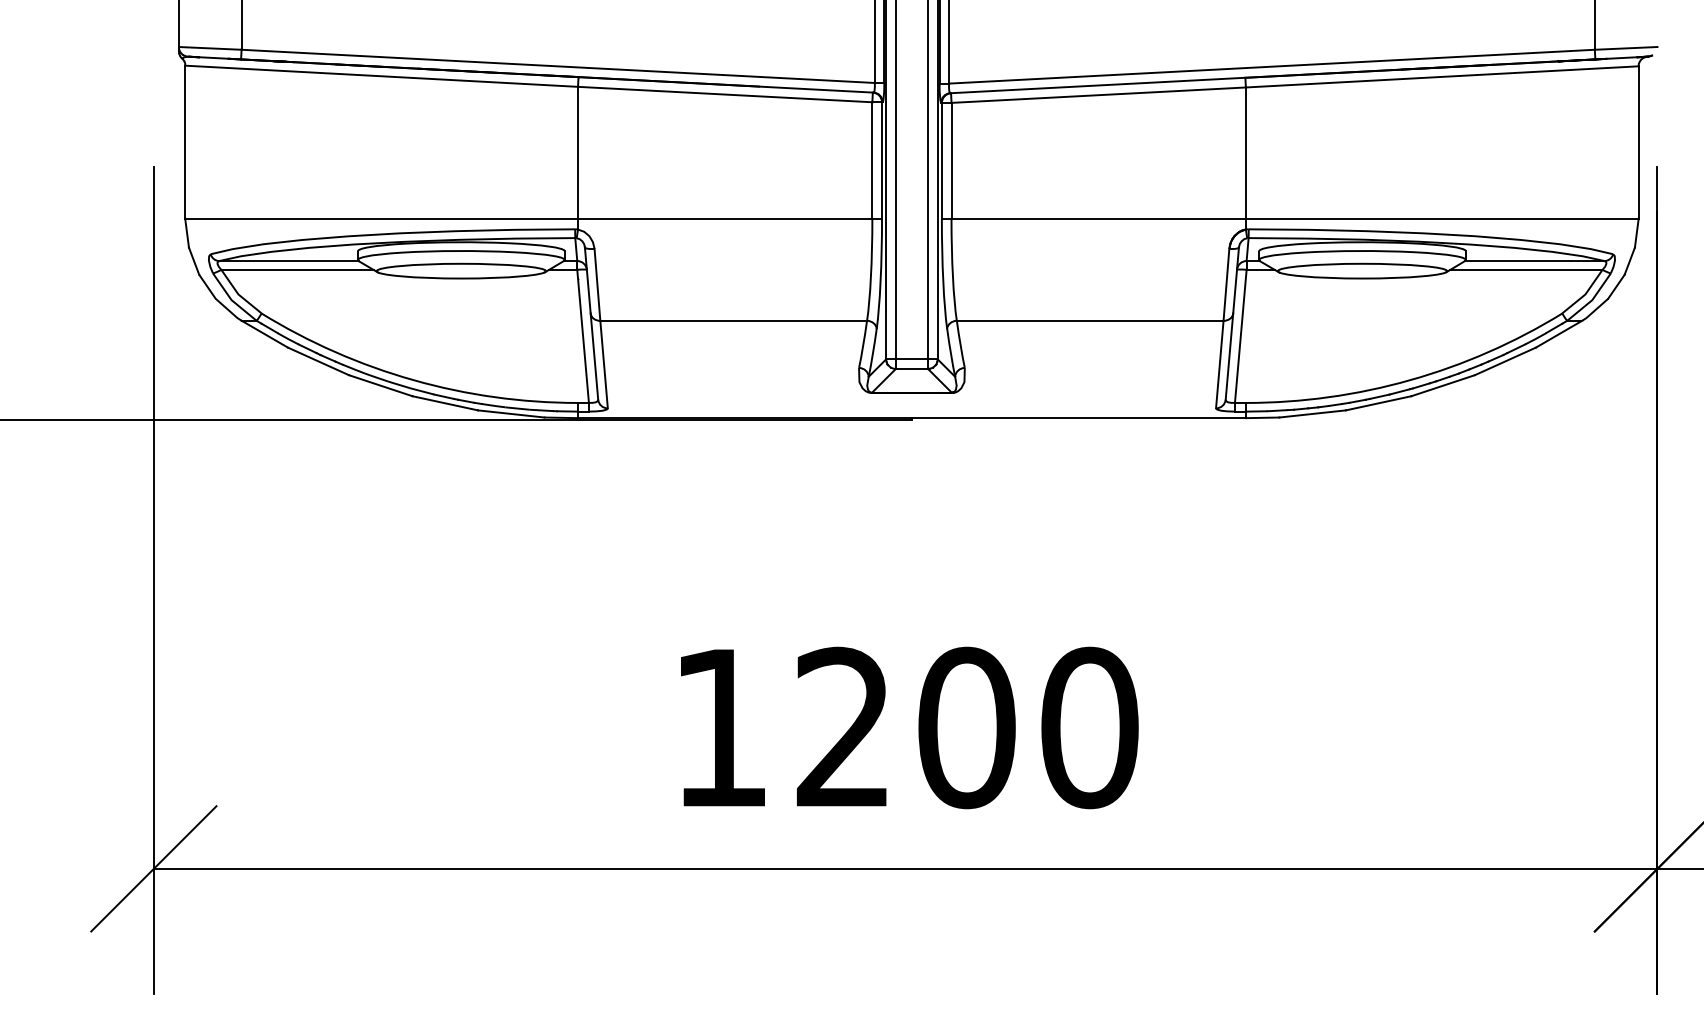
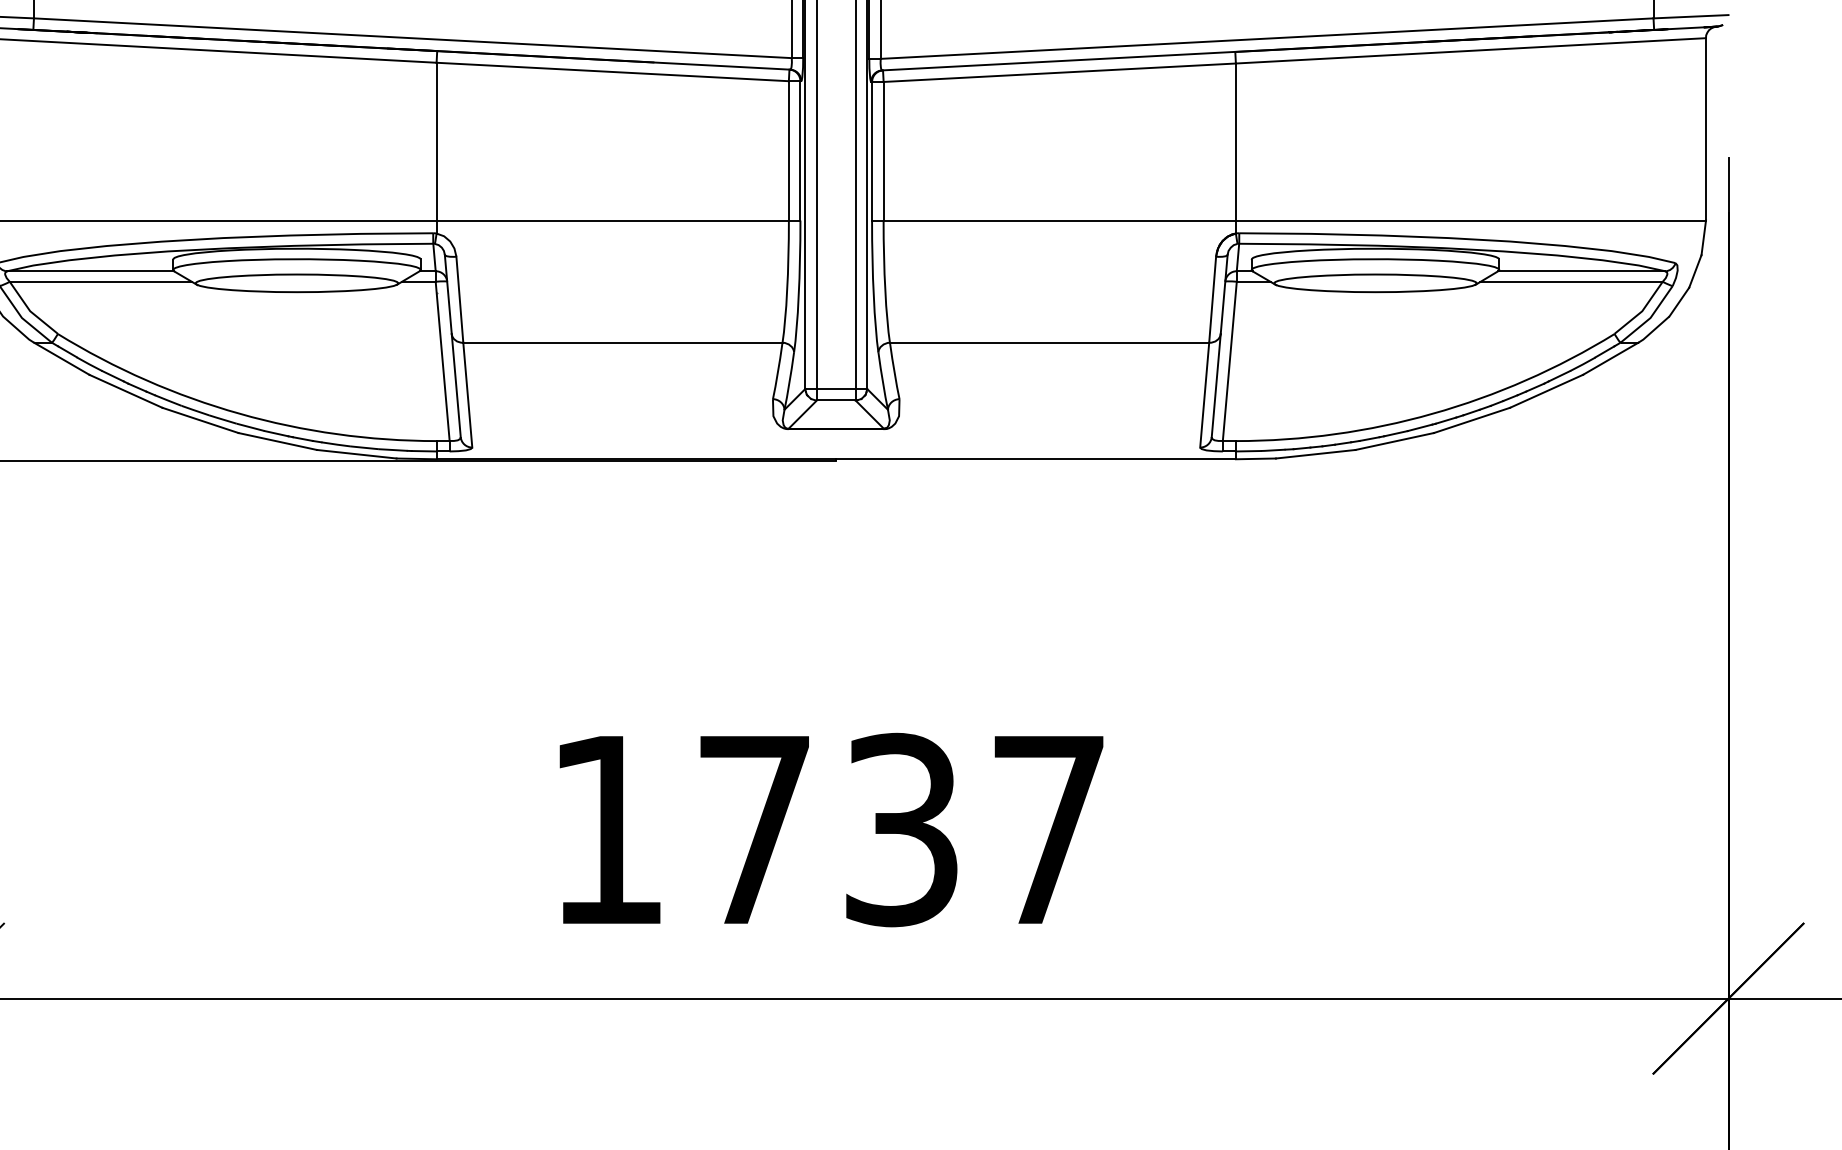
text: (967, 727) -> (902, 829), 1200 -> 1737

